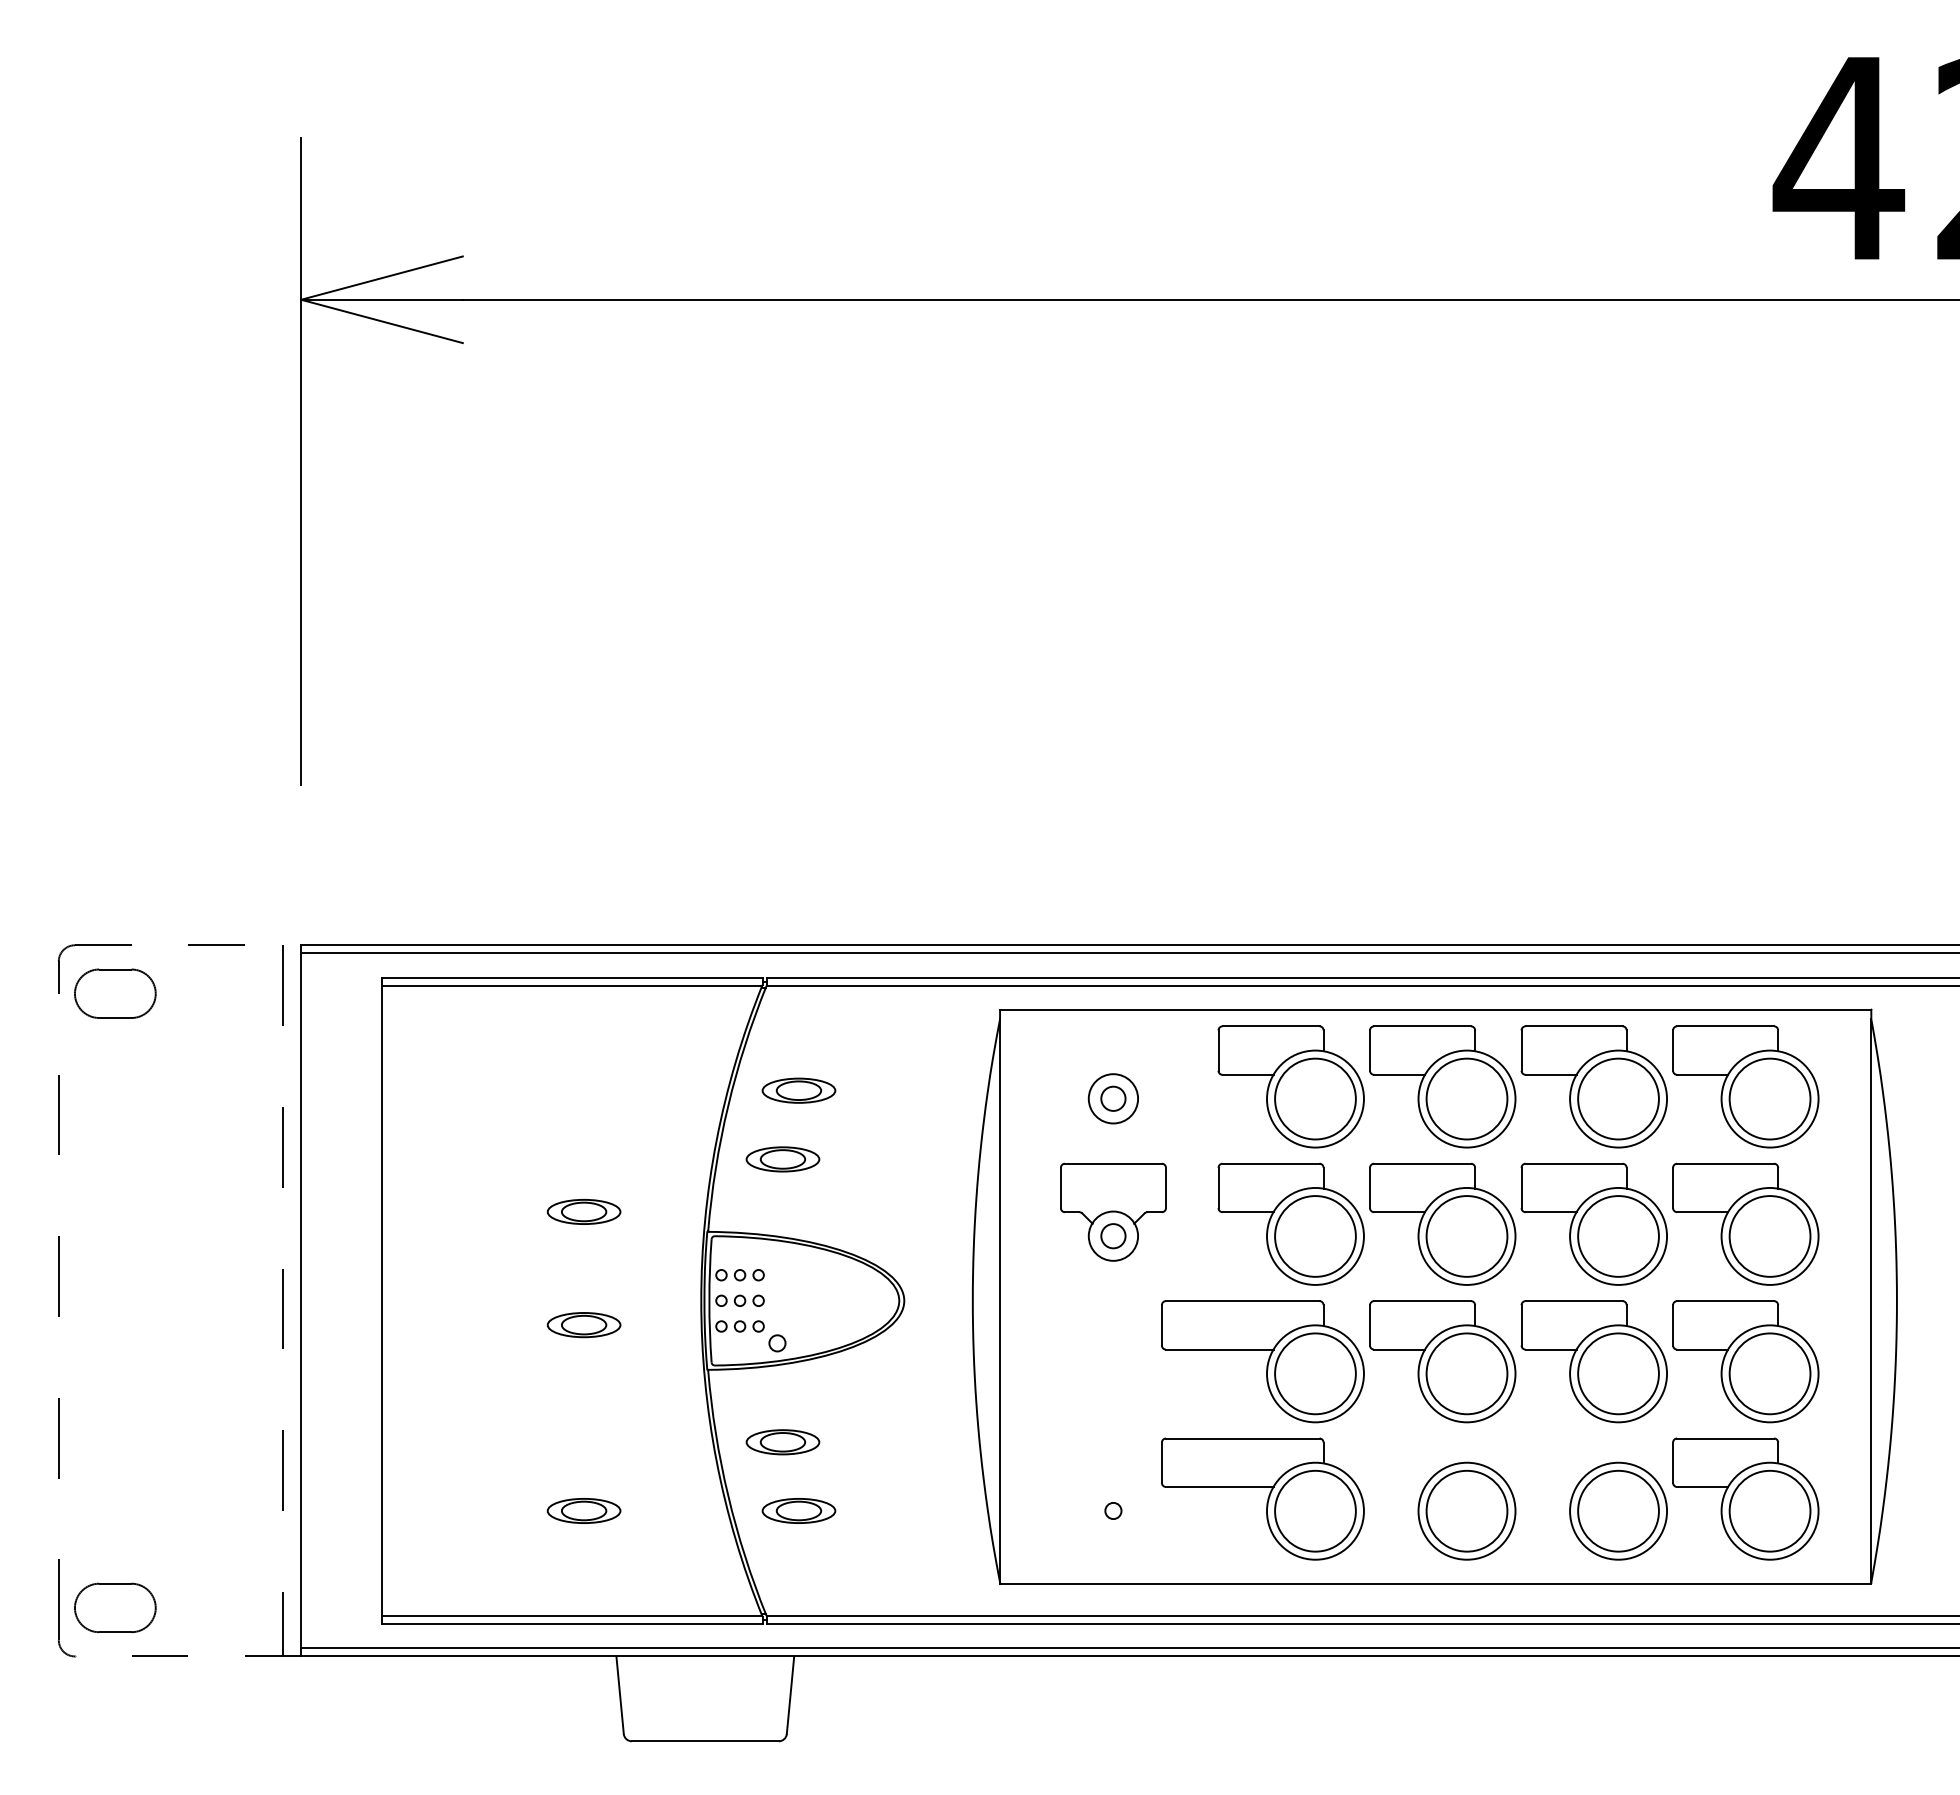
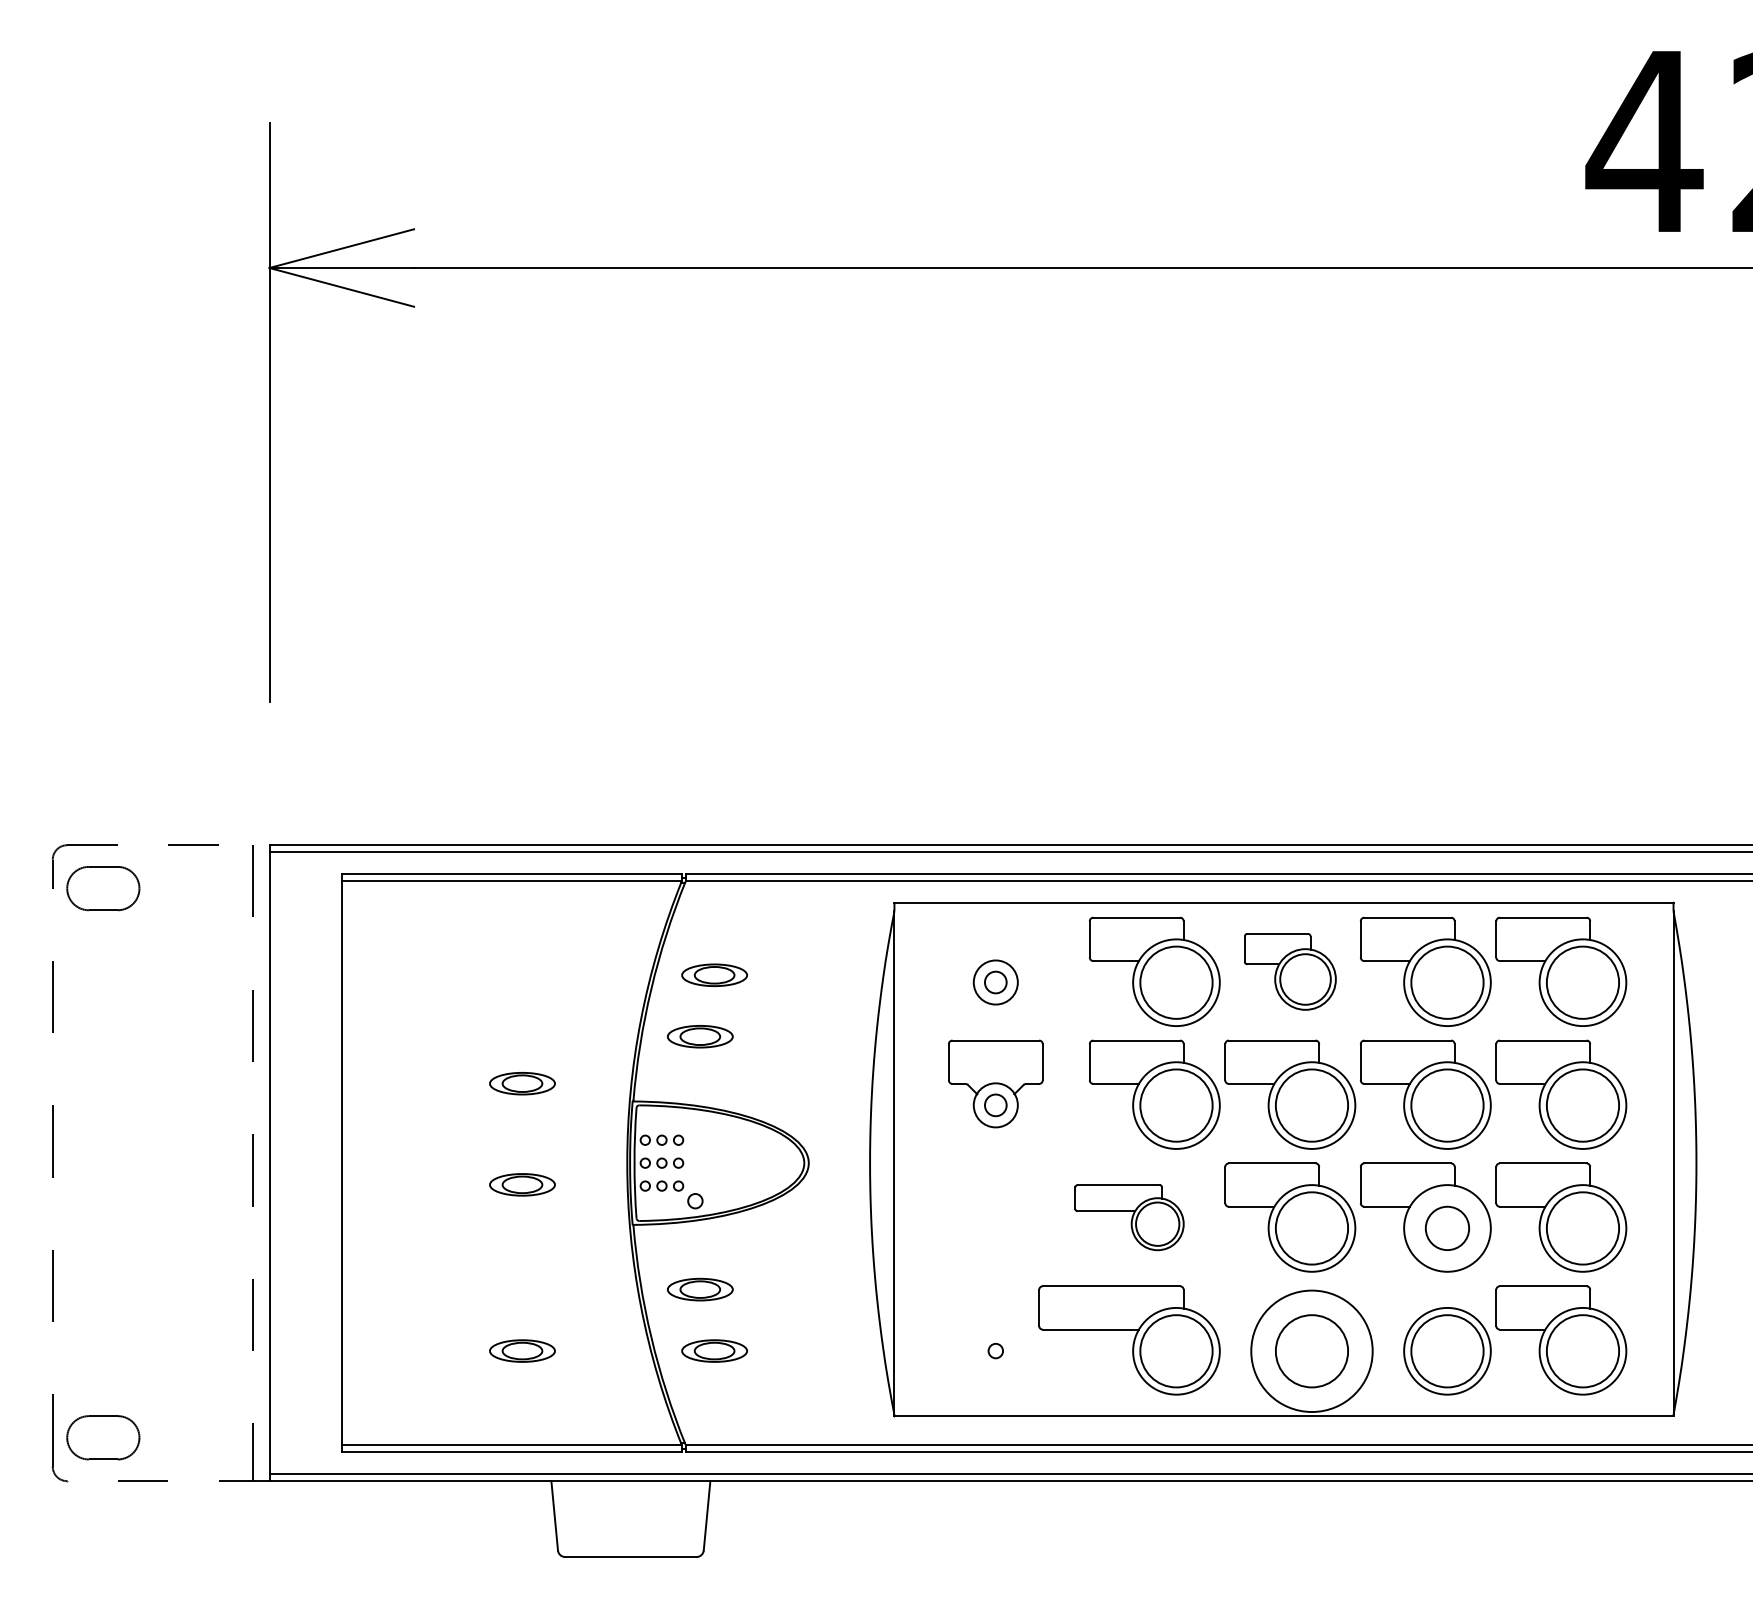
part: (1442, 1086) -> (1290, 971), size x0.7
part: (1262, 1361) -> (1129, 1217), size x0.6
circle: (1618, 1373) -> (1447, 1228), size x0.6
circle: (1466, 1510) -> (1311, 1350), size x1.4

